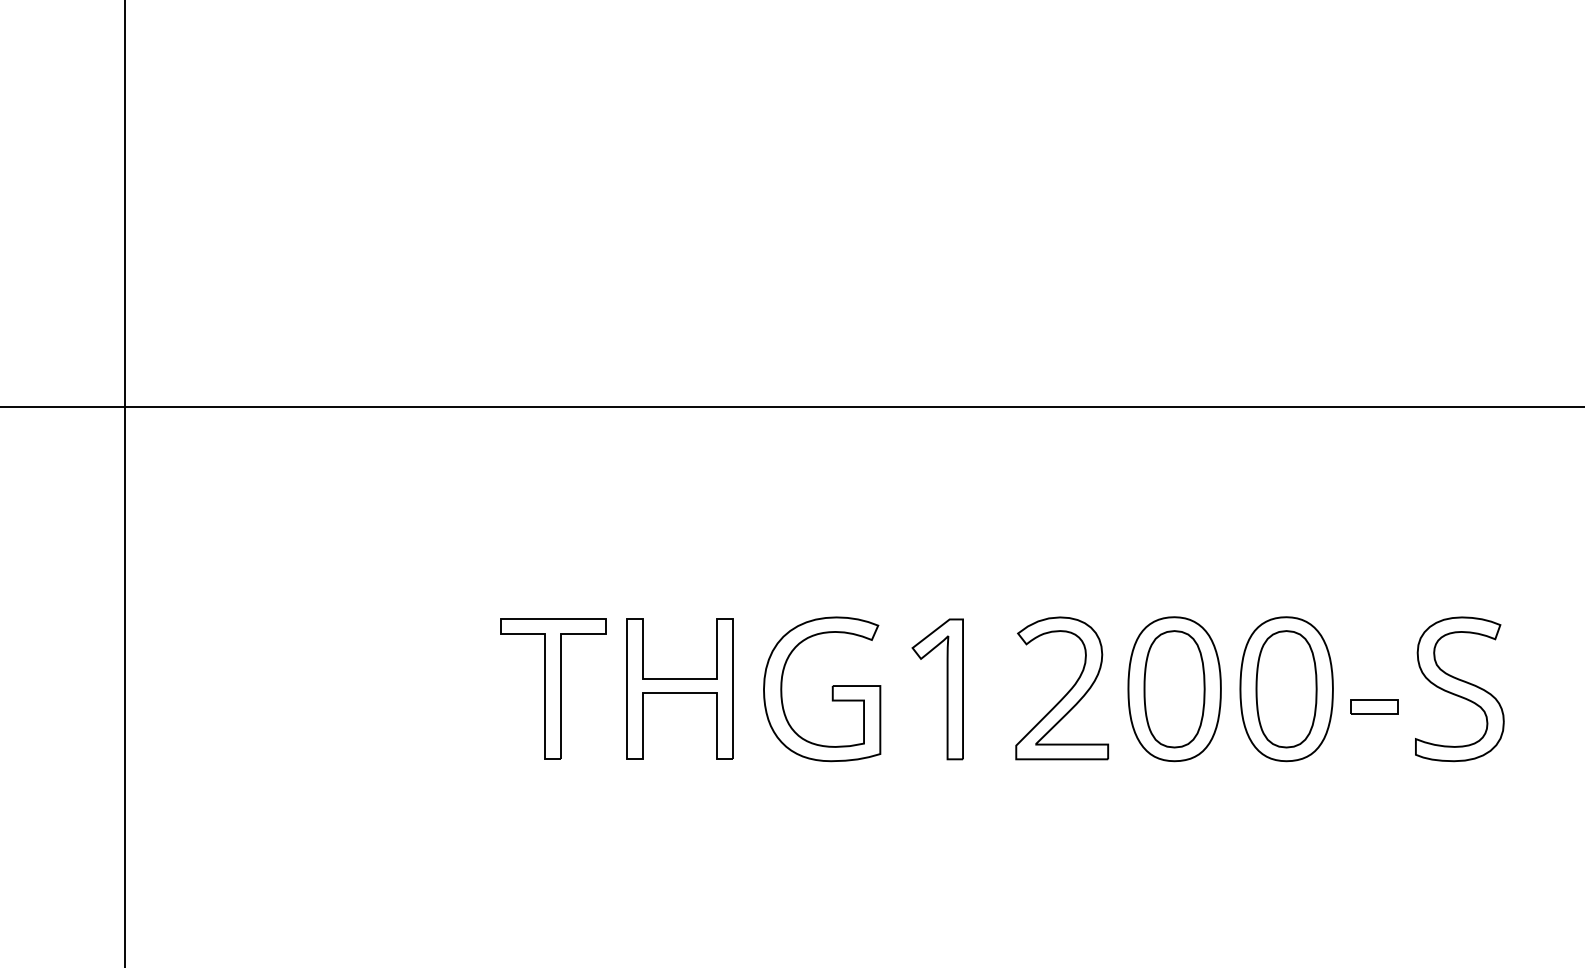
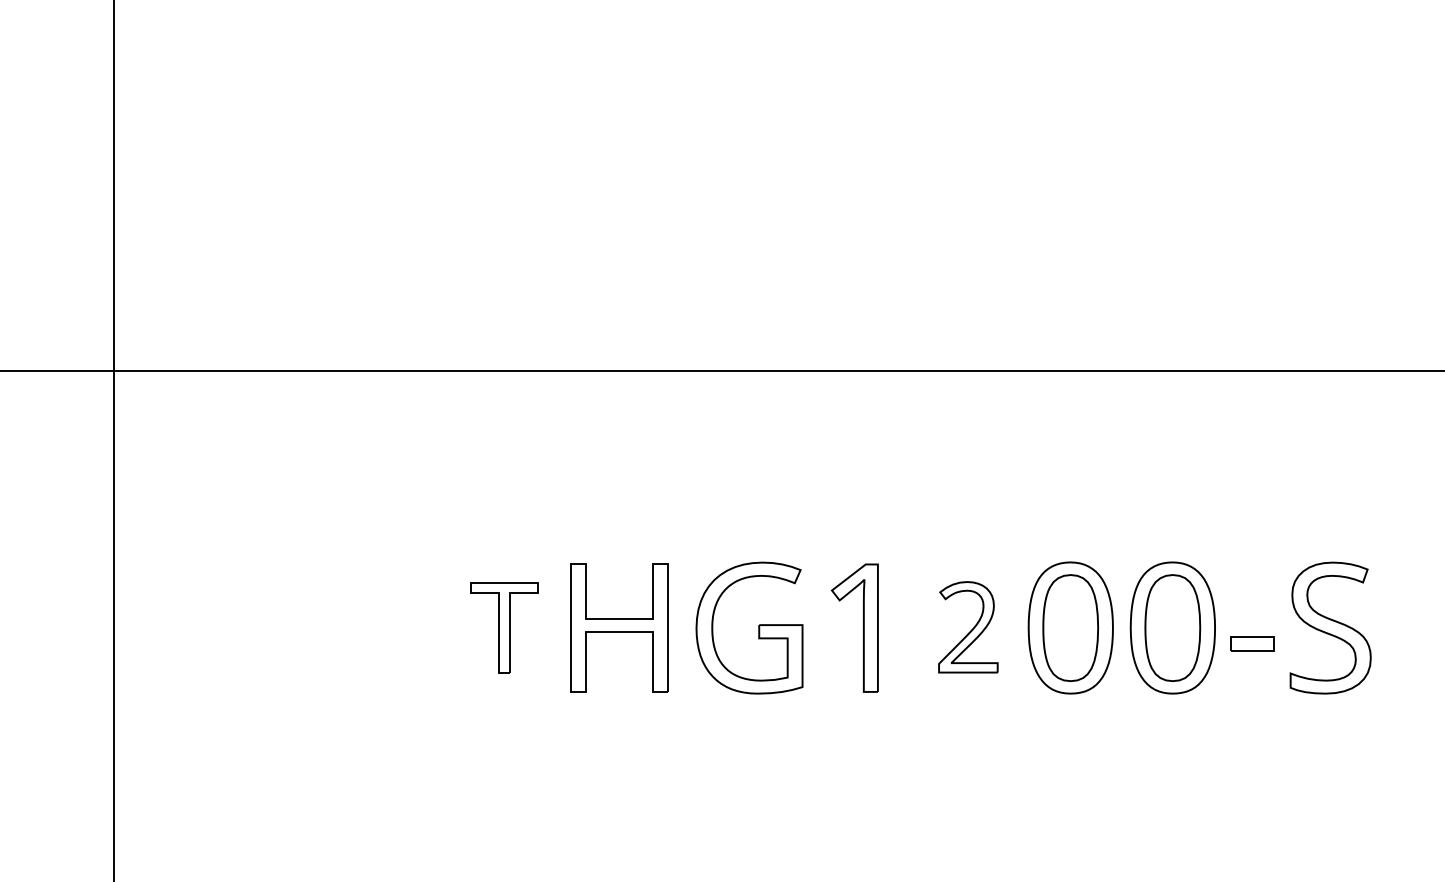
part: (553, 688) -> (504, 627), size x0.7
part: (1062, 688) -> (968, 627), size x0.7

